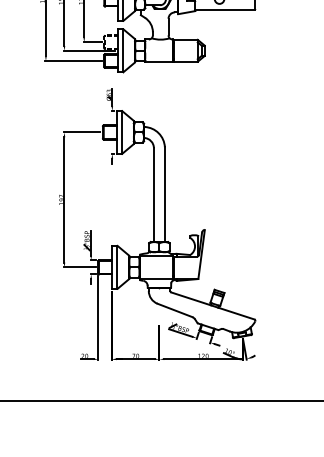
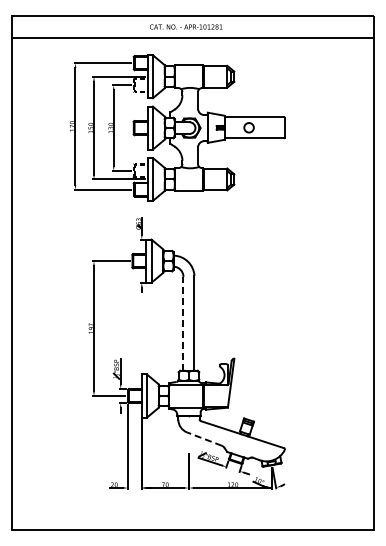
line: (153, 194) -> (183, 323), solid -> dashed
line: (174, 310) -> (204, 439), solid -> dashed

